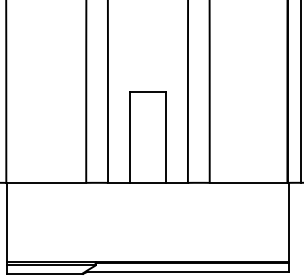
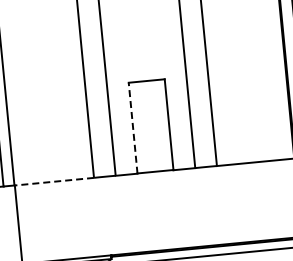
line: (129, 137) -> (132, 128), solid -> dashed
line: (46, 182) -> (54, 181), solid -> dashed

